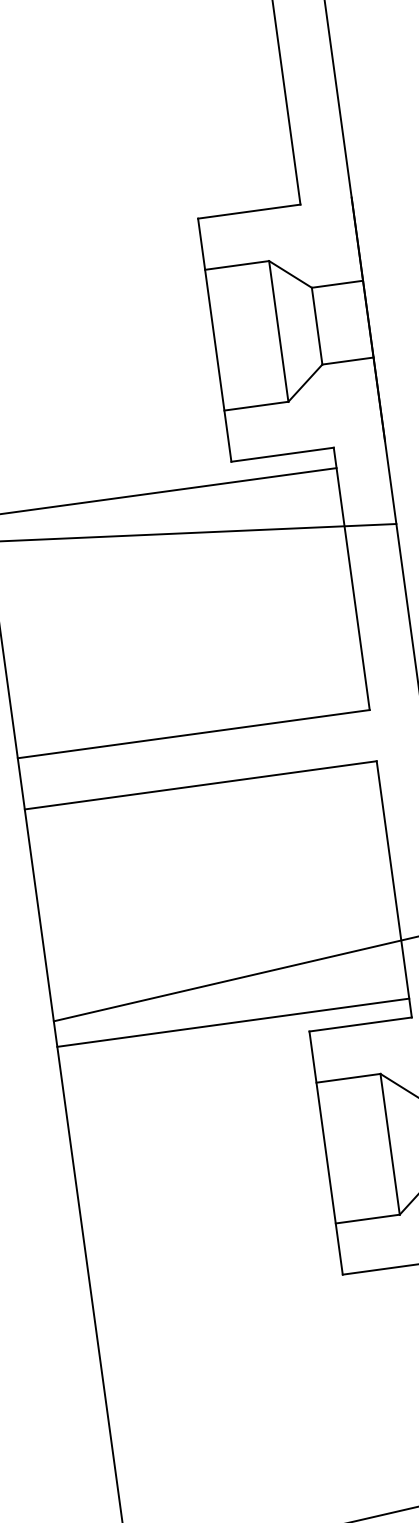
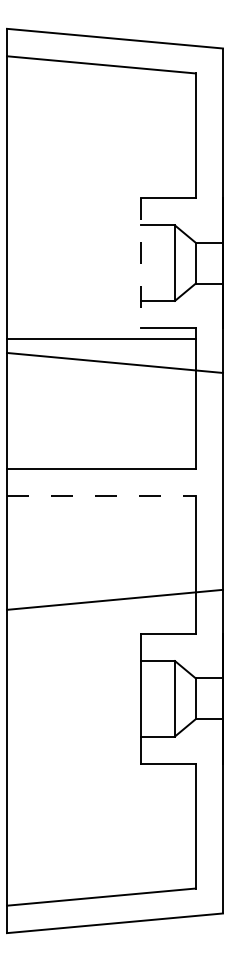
line: (214, 340) -> (140, 263), solid -> dashed
line: (201, 785) -> (101, 496), solid -> dashed
line: (231, 1022) -> (100, 623), removed

